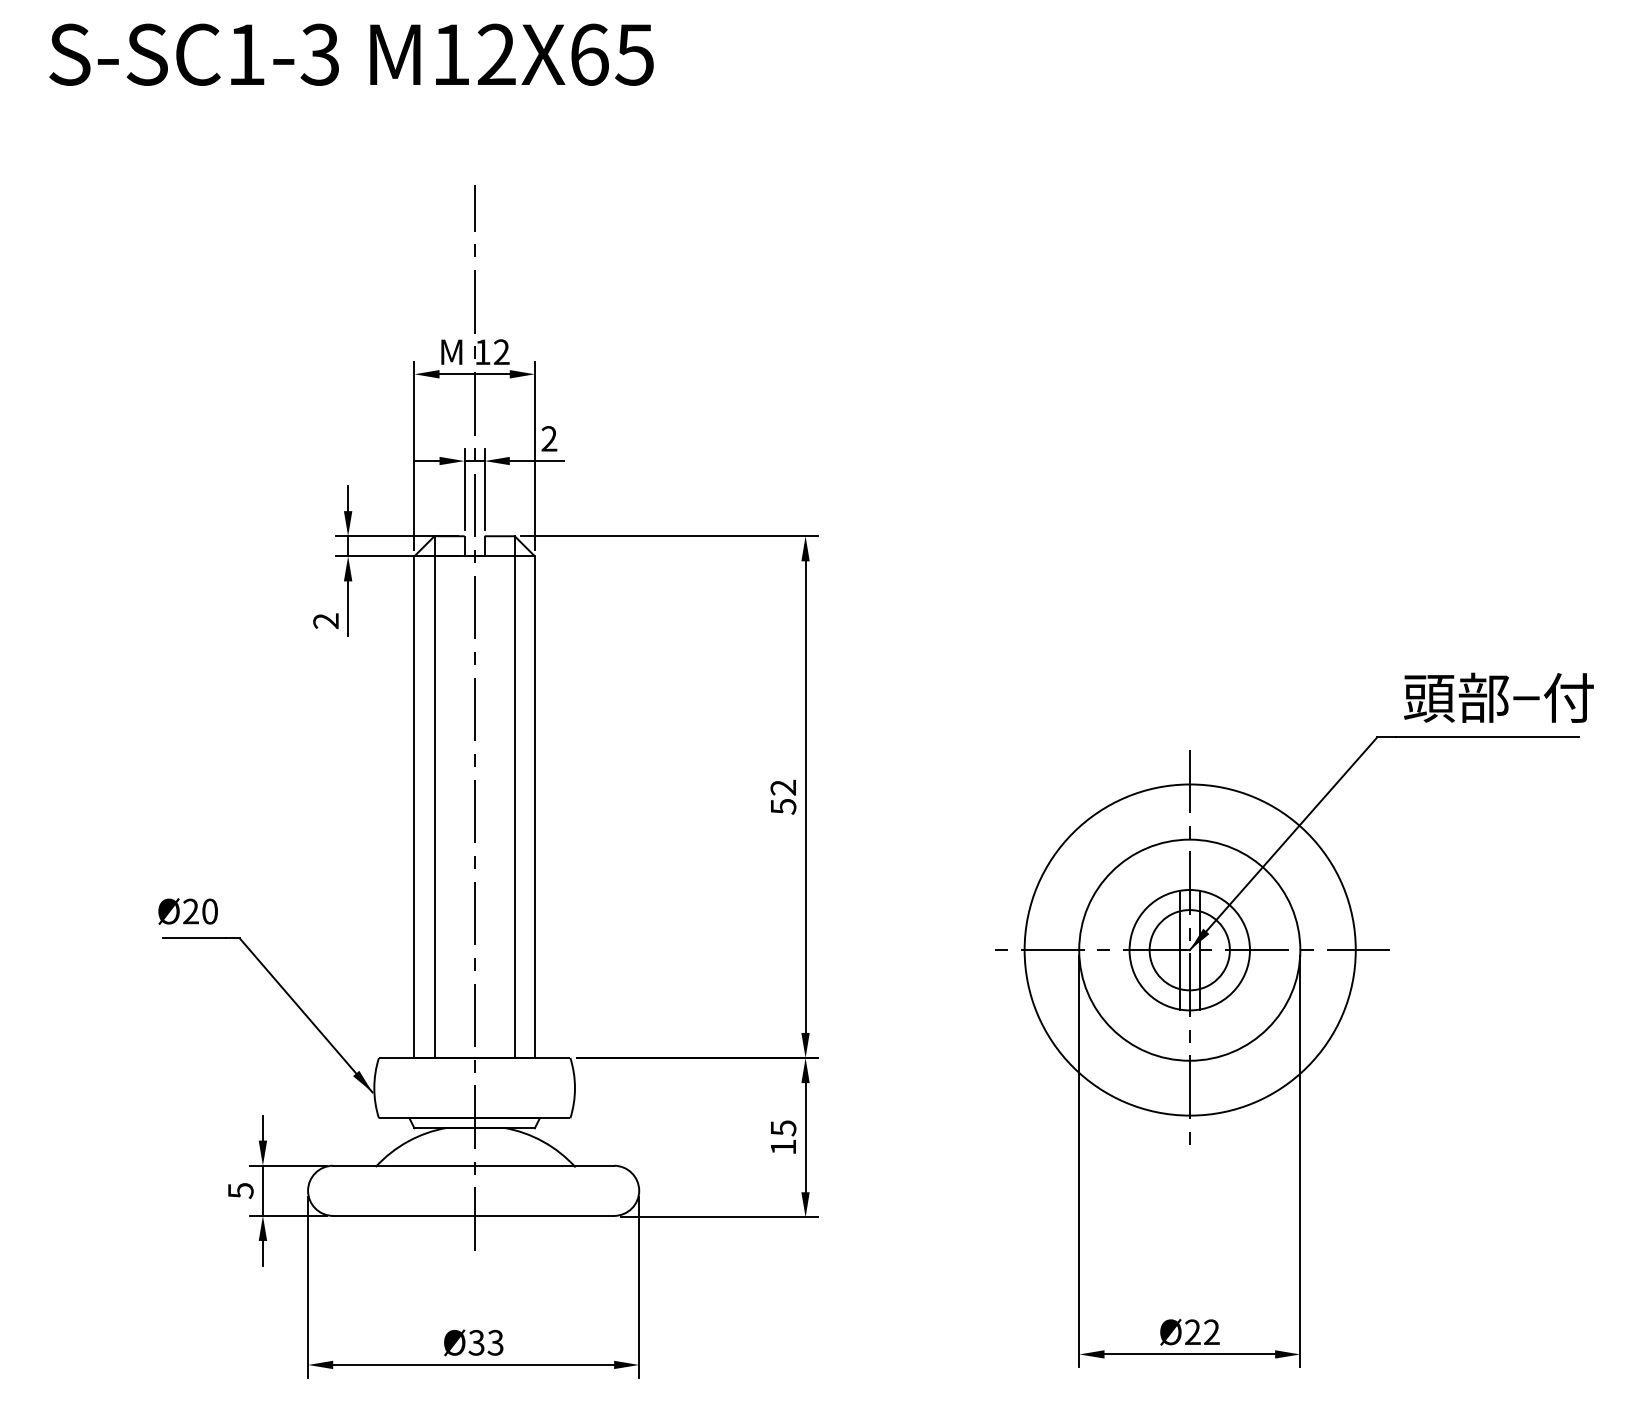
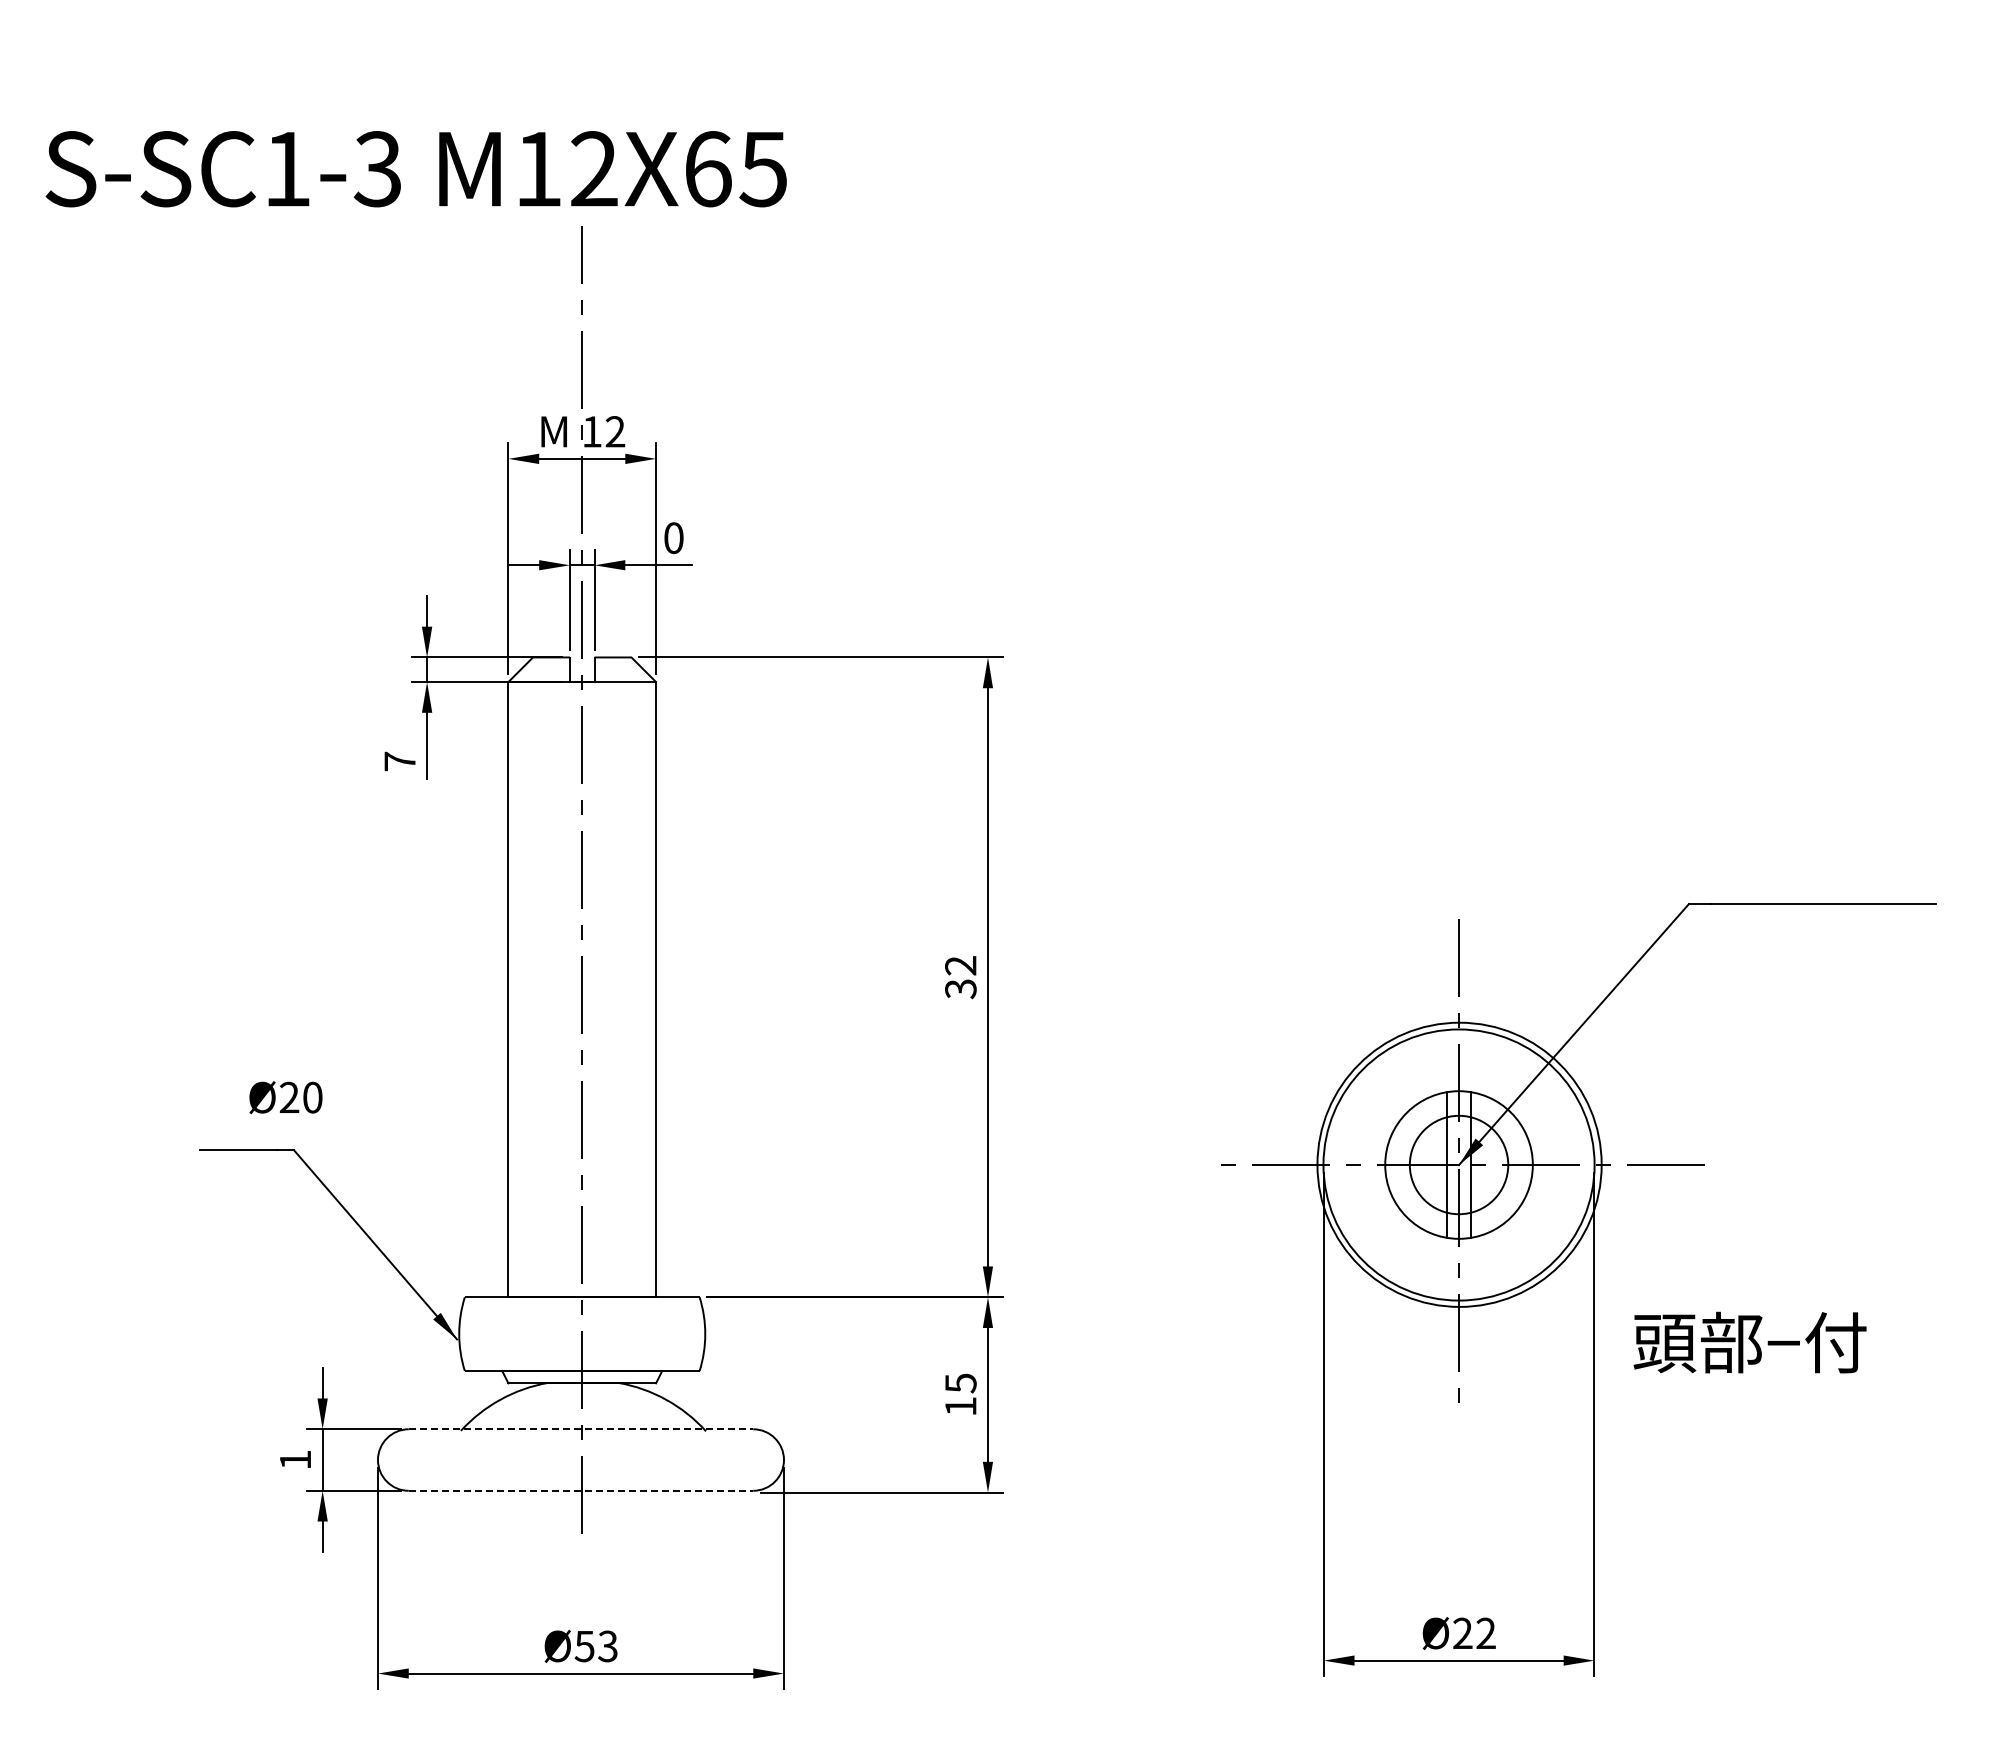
text: (350, 55) -> (415, 169), moved
text: (549, 438) -> (673, 537), 2 -> 0
text: (325, 621) -> (399, 761), 2 -> 7
text: (1498, 697) -> (1749, 1342), moved
line: (434, 797) -> (533, 977), removed
line: (514, 797) -> (631, 977), removed
text: (783, 806) -> (960, 988), 52 -> 32
text: (187, 911) -> (285, 1097), moved
circle: (1190, 949) -> (1459, 1164), size x0.7
line: (474, 1165) -> (581, 1429), solid -> dashed
text: (240, 1191) -> (295, 1460), 5 -> 1
line: (474, 1215) -> (581, 1490), solid -> dashed
text: (476, 1342) -> (584, 1645), Ø33 -> Ø53

